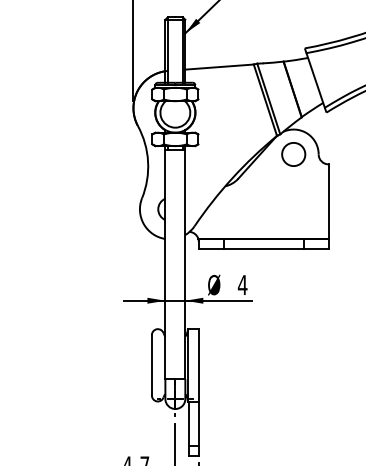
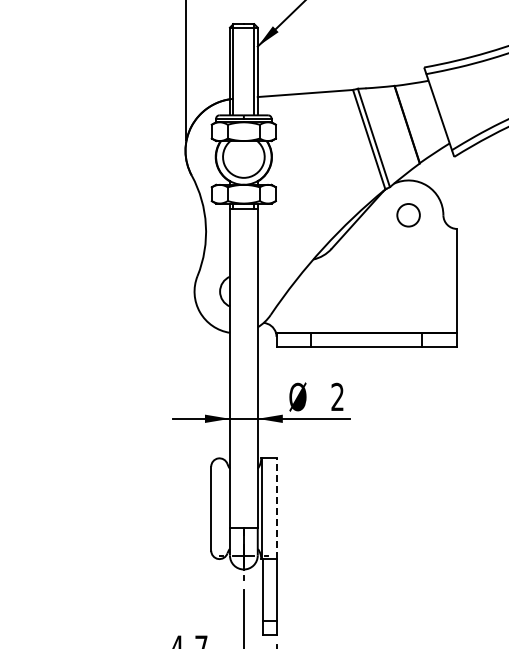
circle: (293, 154) -> (408, 215), size x0.7
text: (242, 284) -> (337, 396), 4 -> 2
line: (198, 365) -> (276, 508), solid -> dashed

